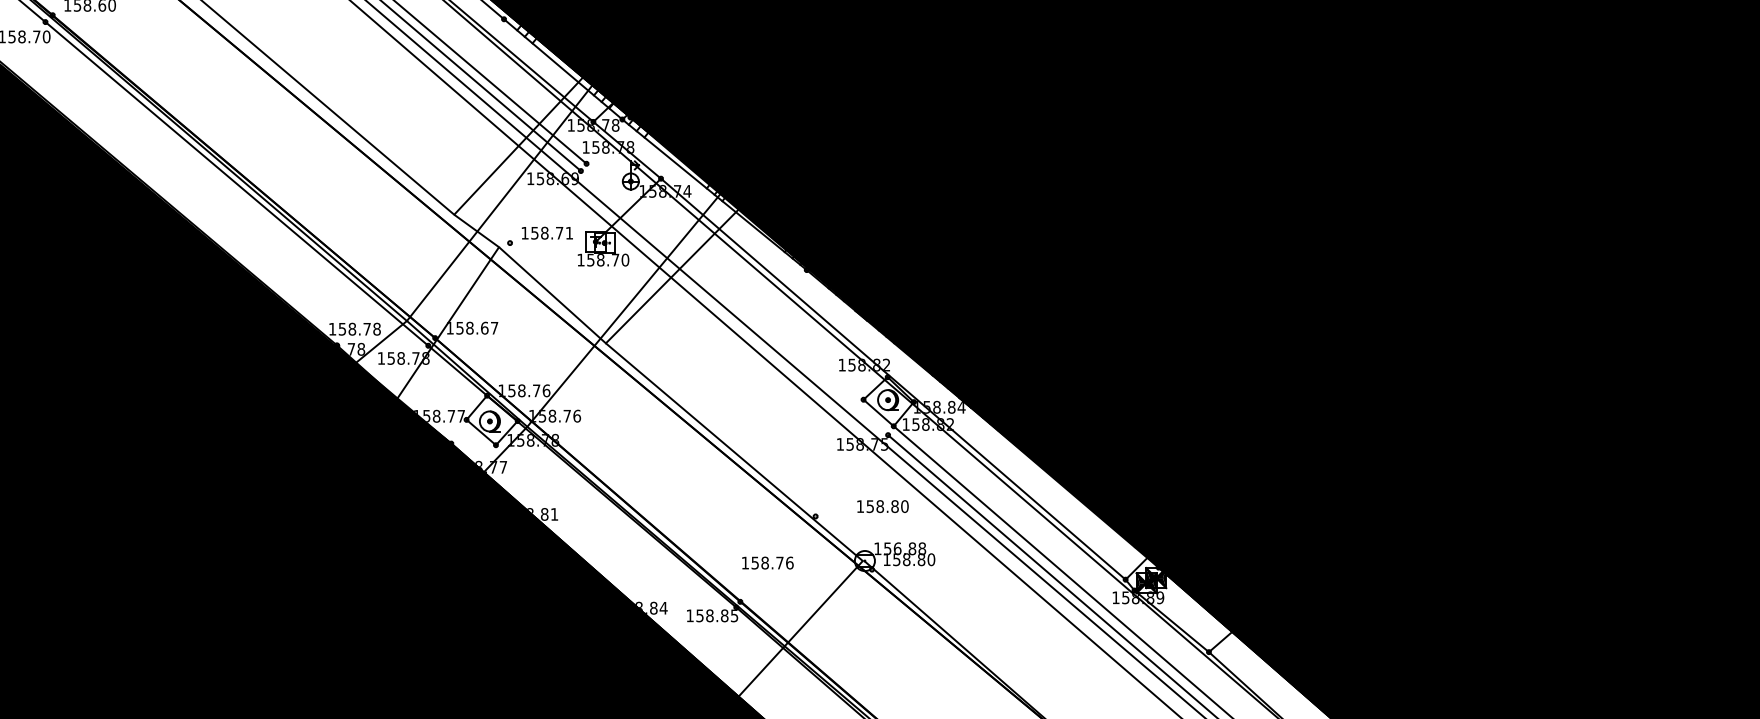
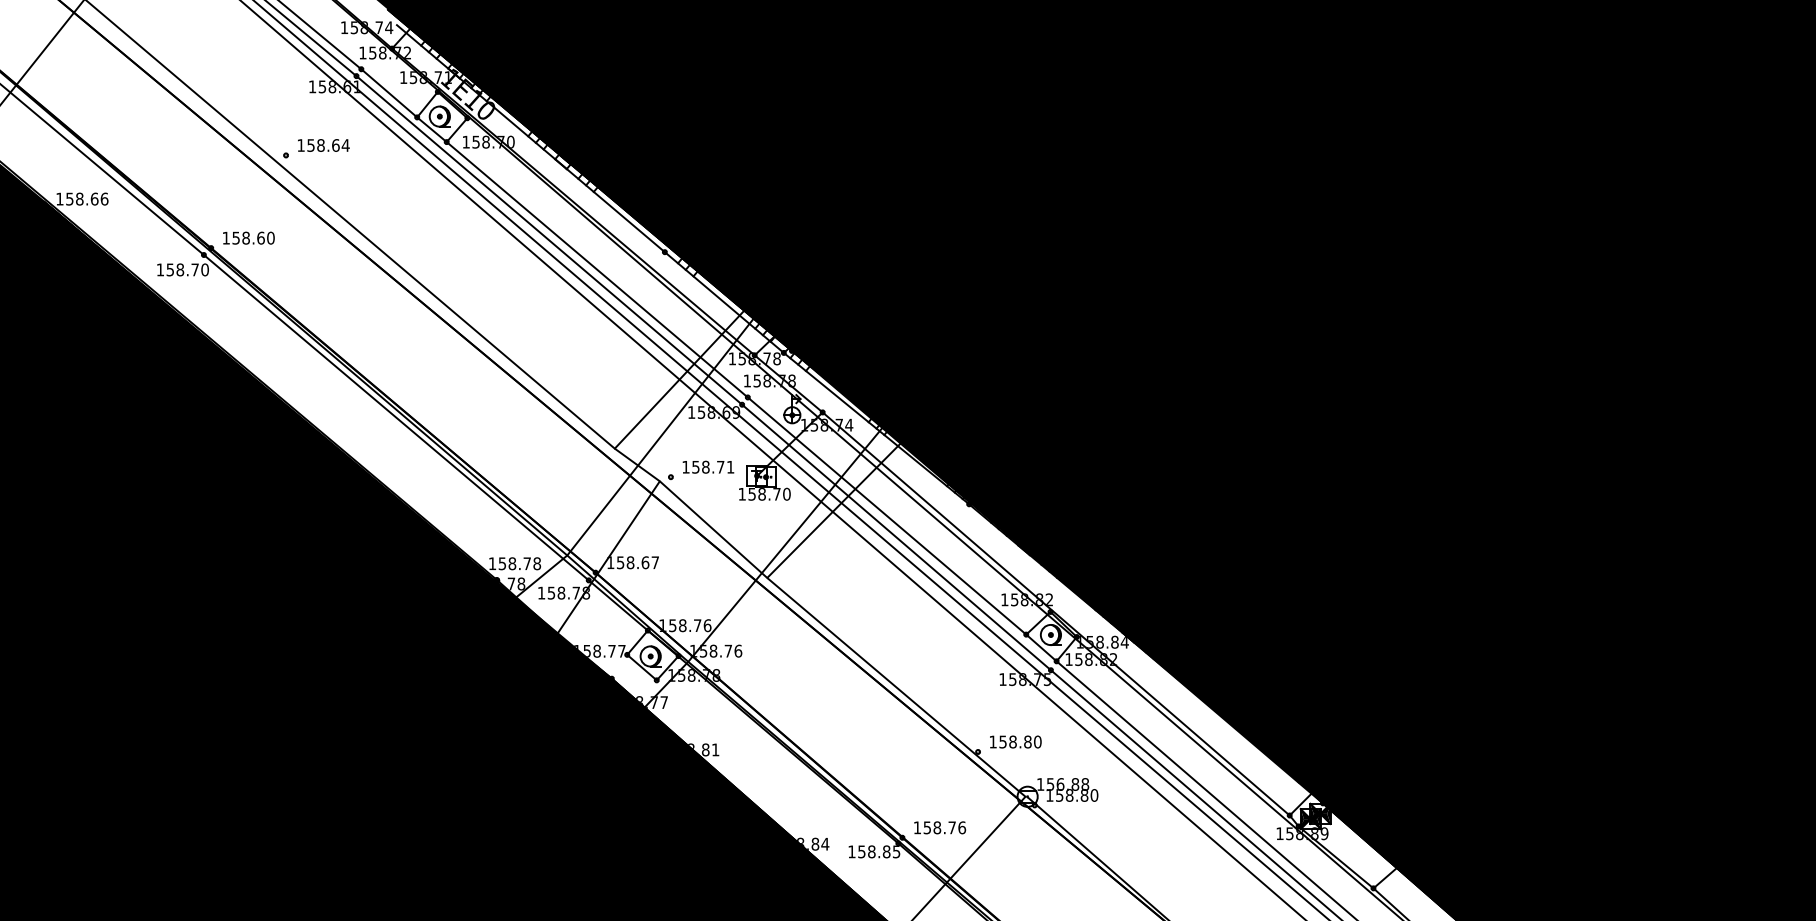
line: (724, 281) -> (886, 515), added
line: (734, 303) -> (896, 537), added
text: (882, 506) -> (1015, 741), moved
text: (768, 562) -> (940, 827), moved

